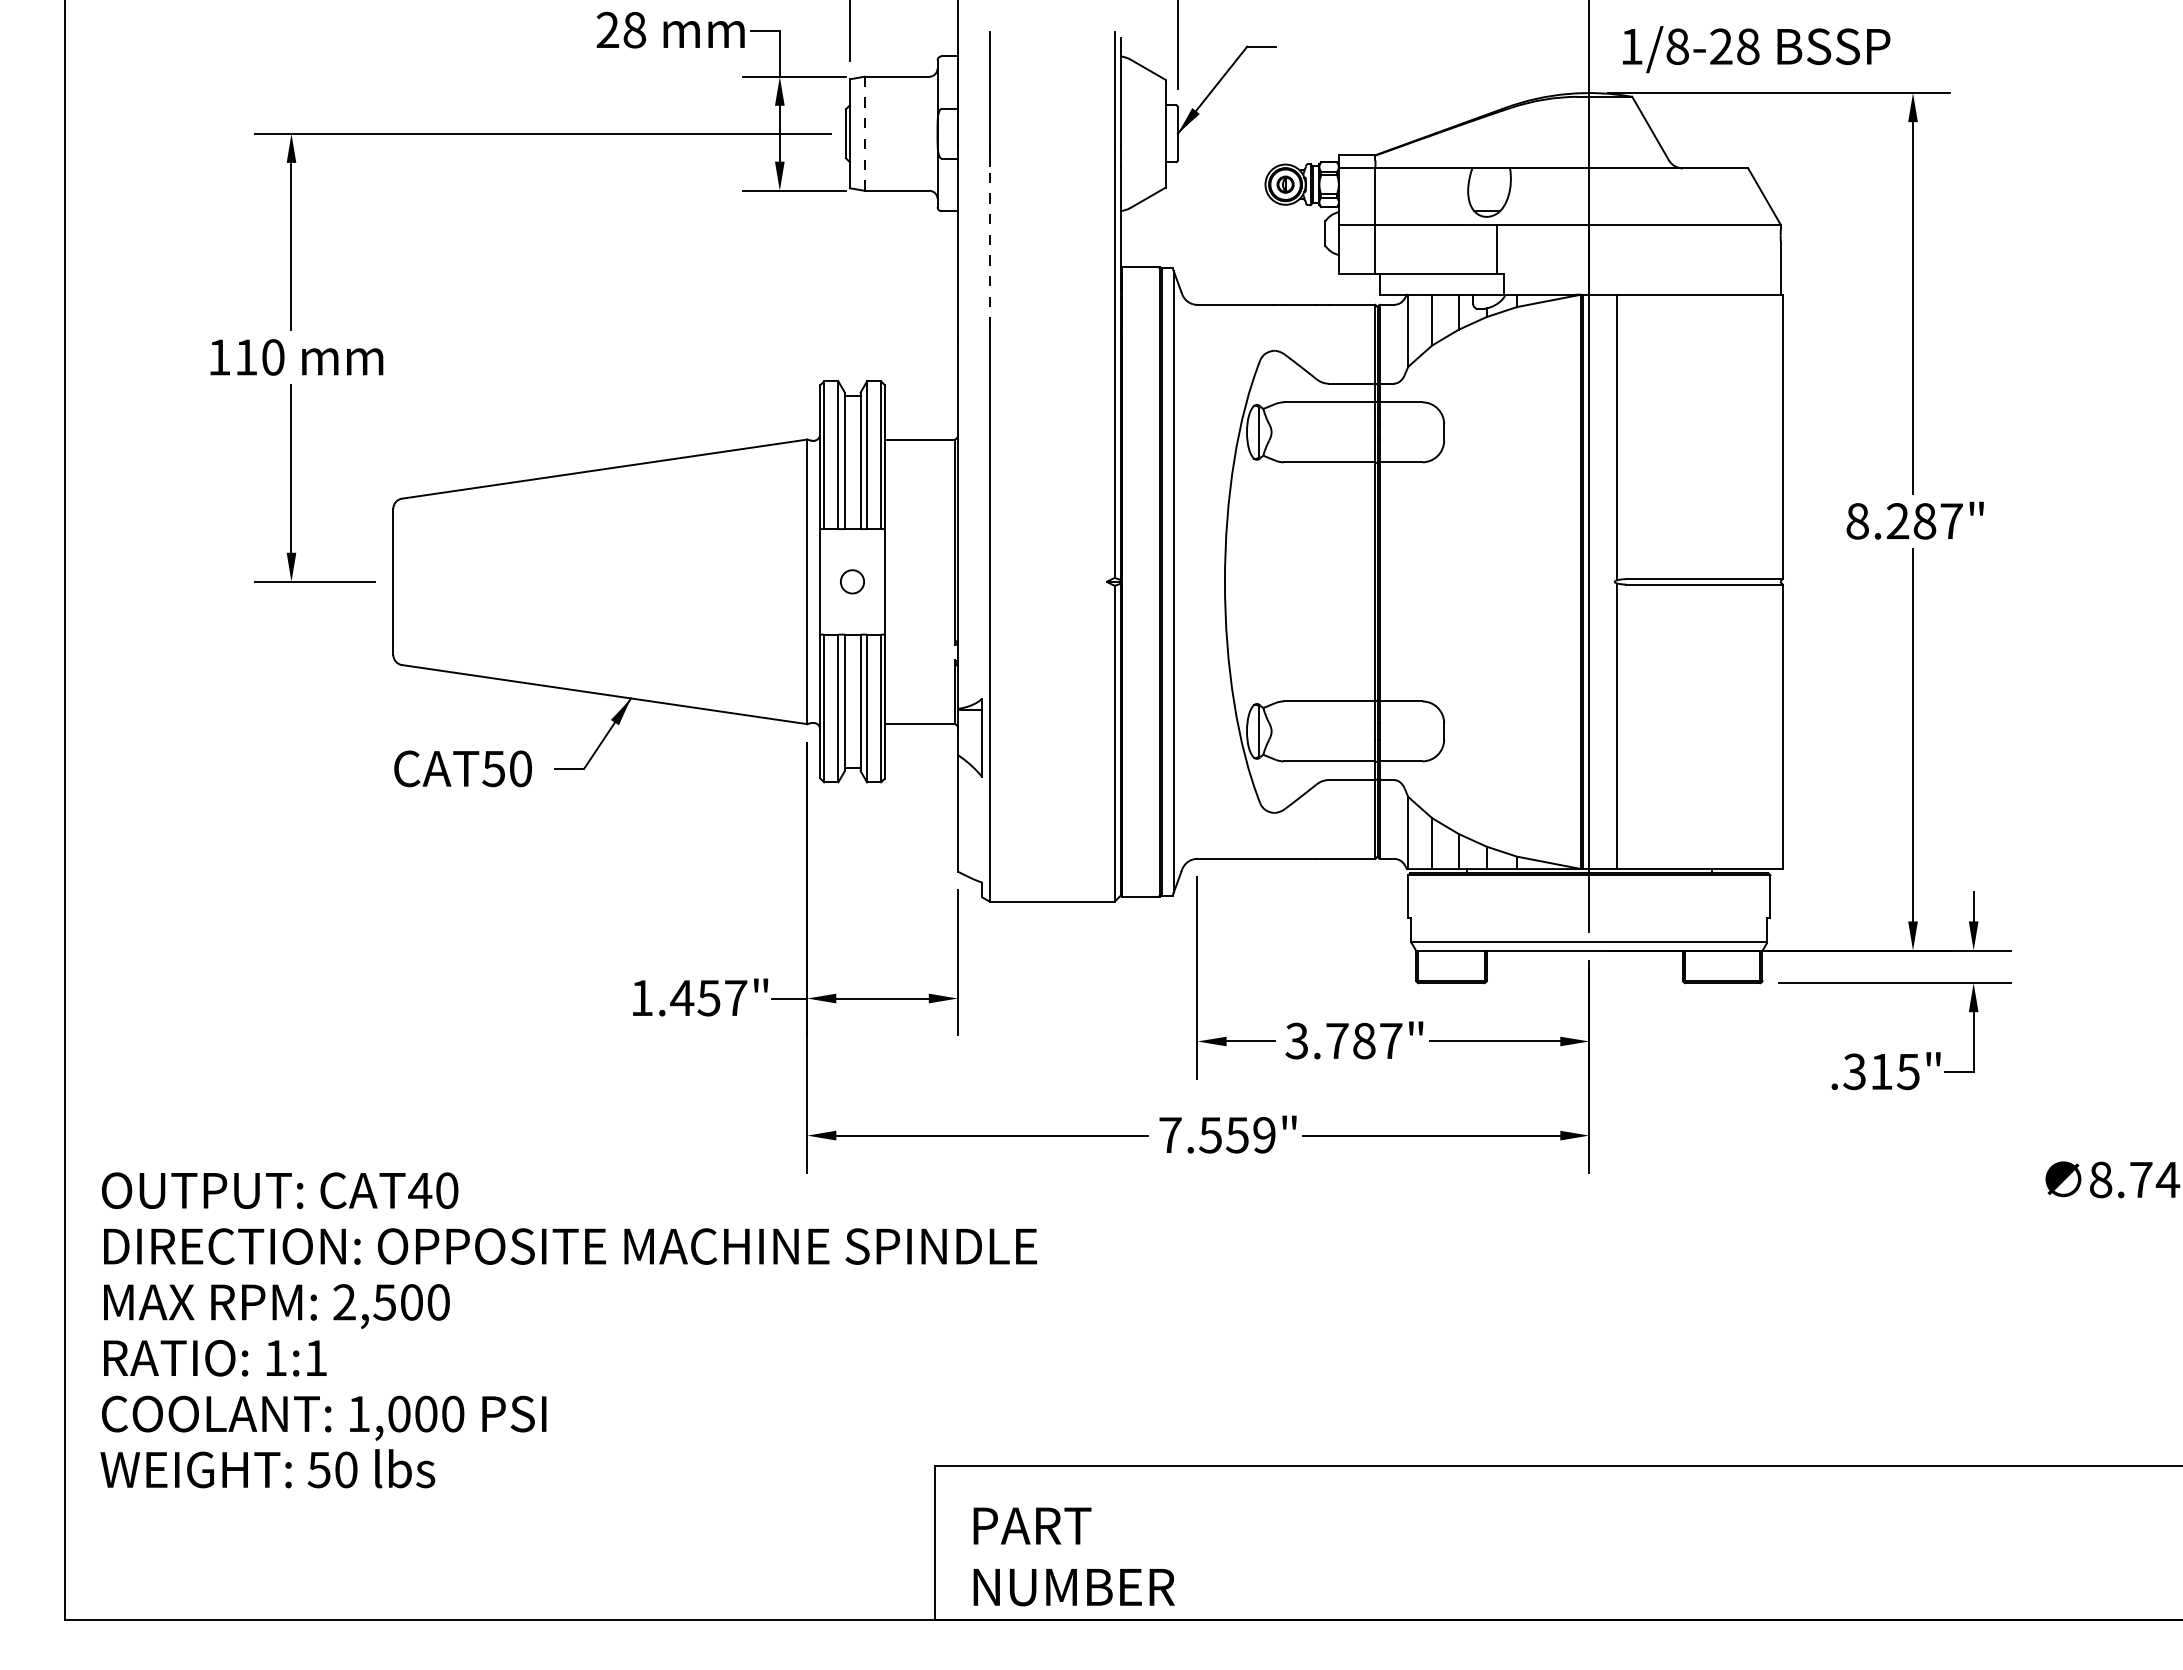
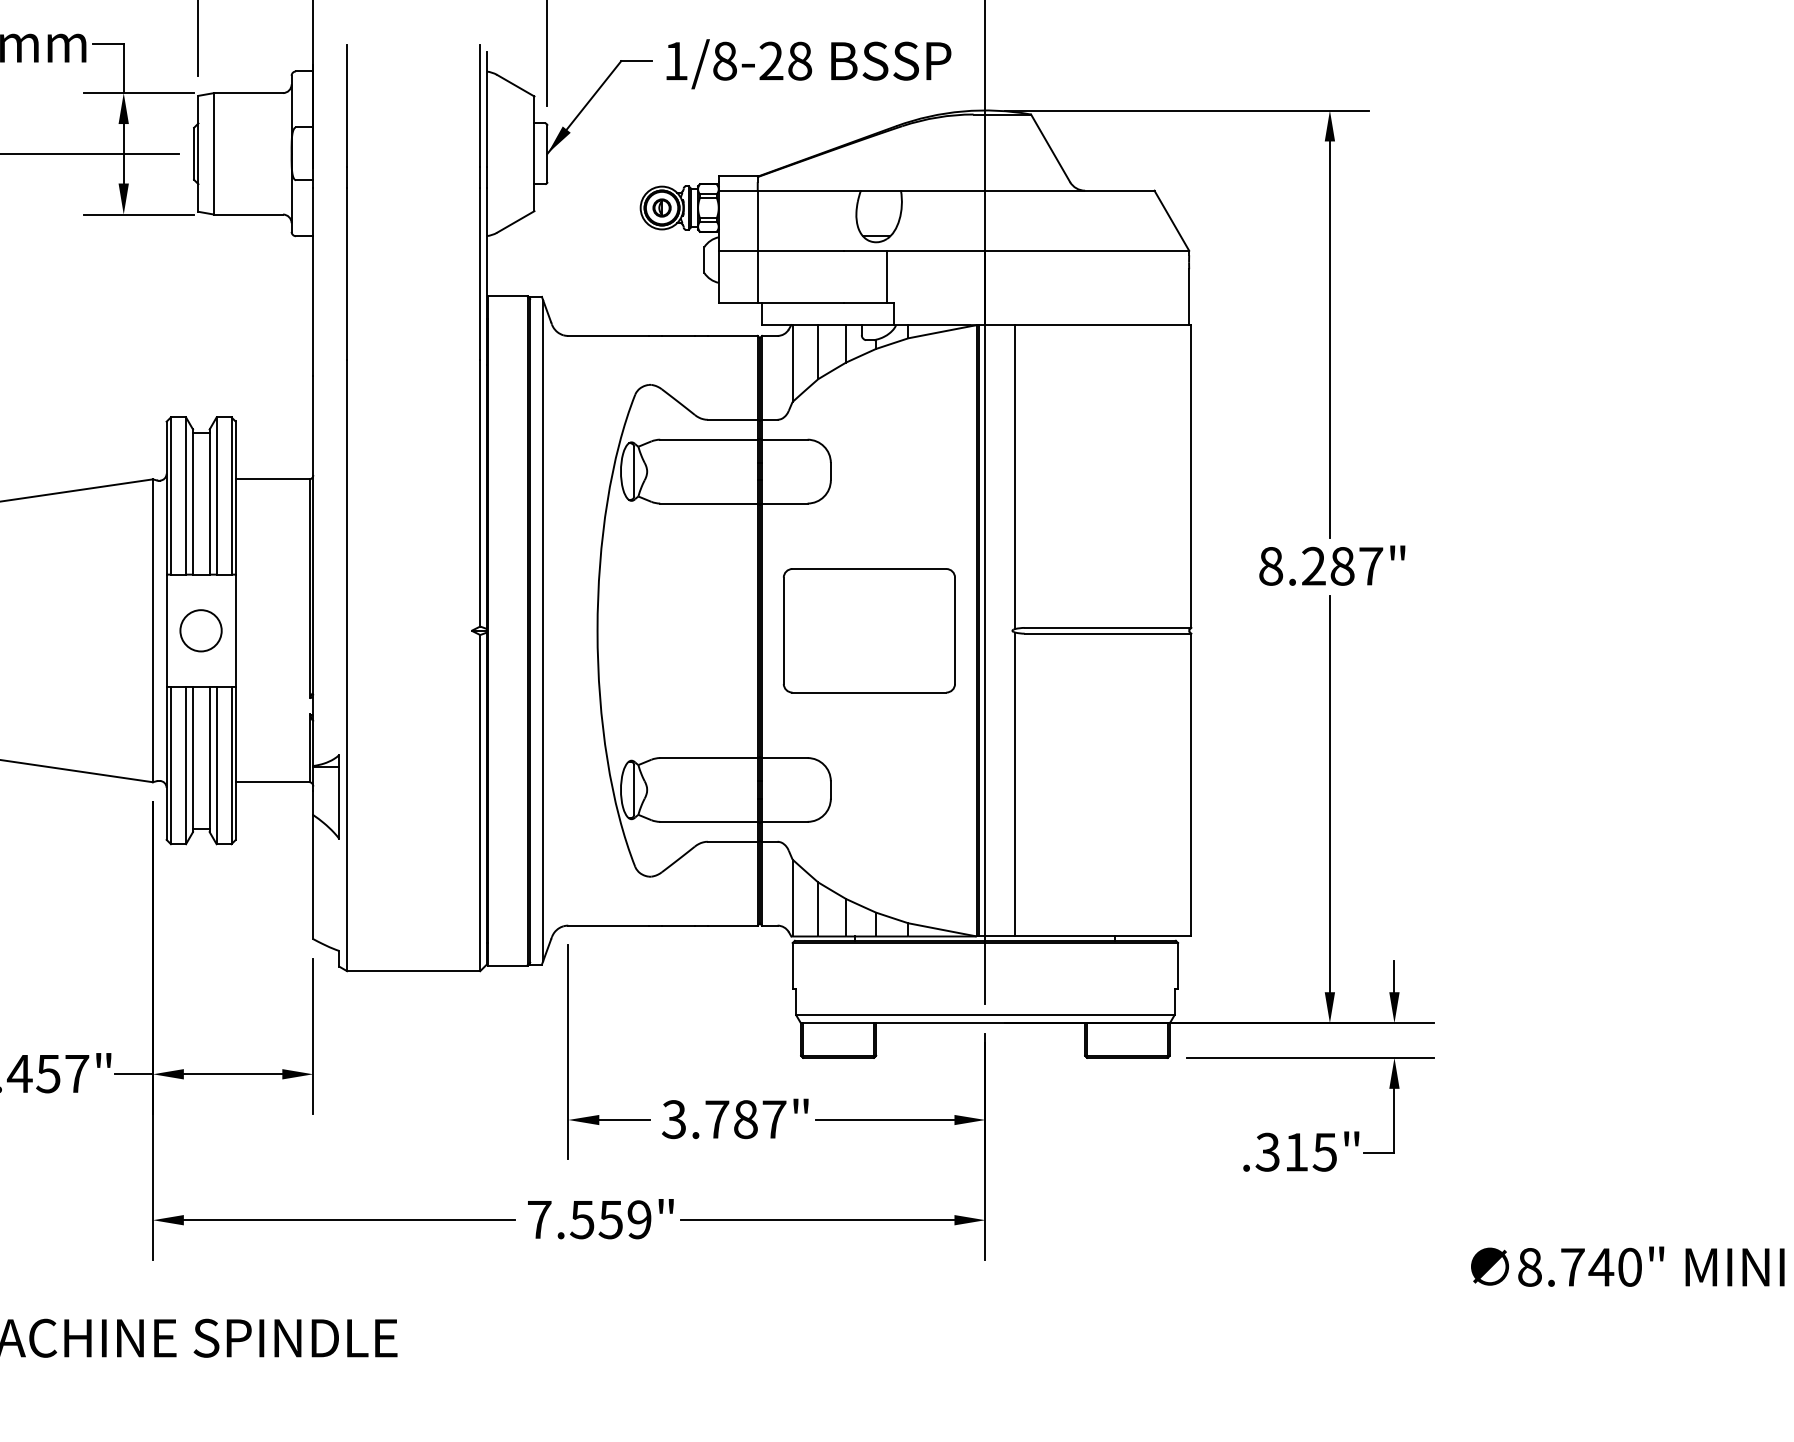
text: (1756, 49) -> (808, 64), moved
line: (864, 134) -> (213, 154), dashed -> solid
line: (989, 246) -> (346, 273), dashed -> solid
circle: (852, 581) -> (201, 630), size x1.67
part: (1480, 581) -> (869, 630), added

